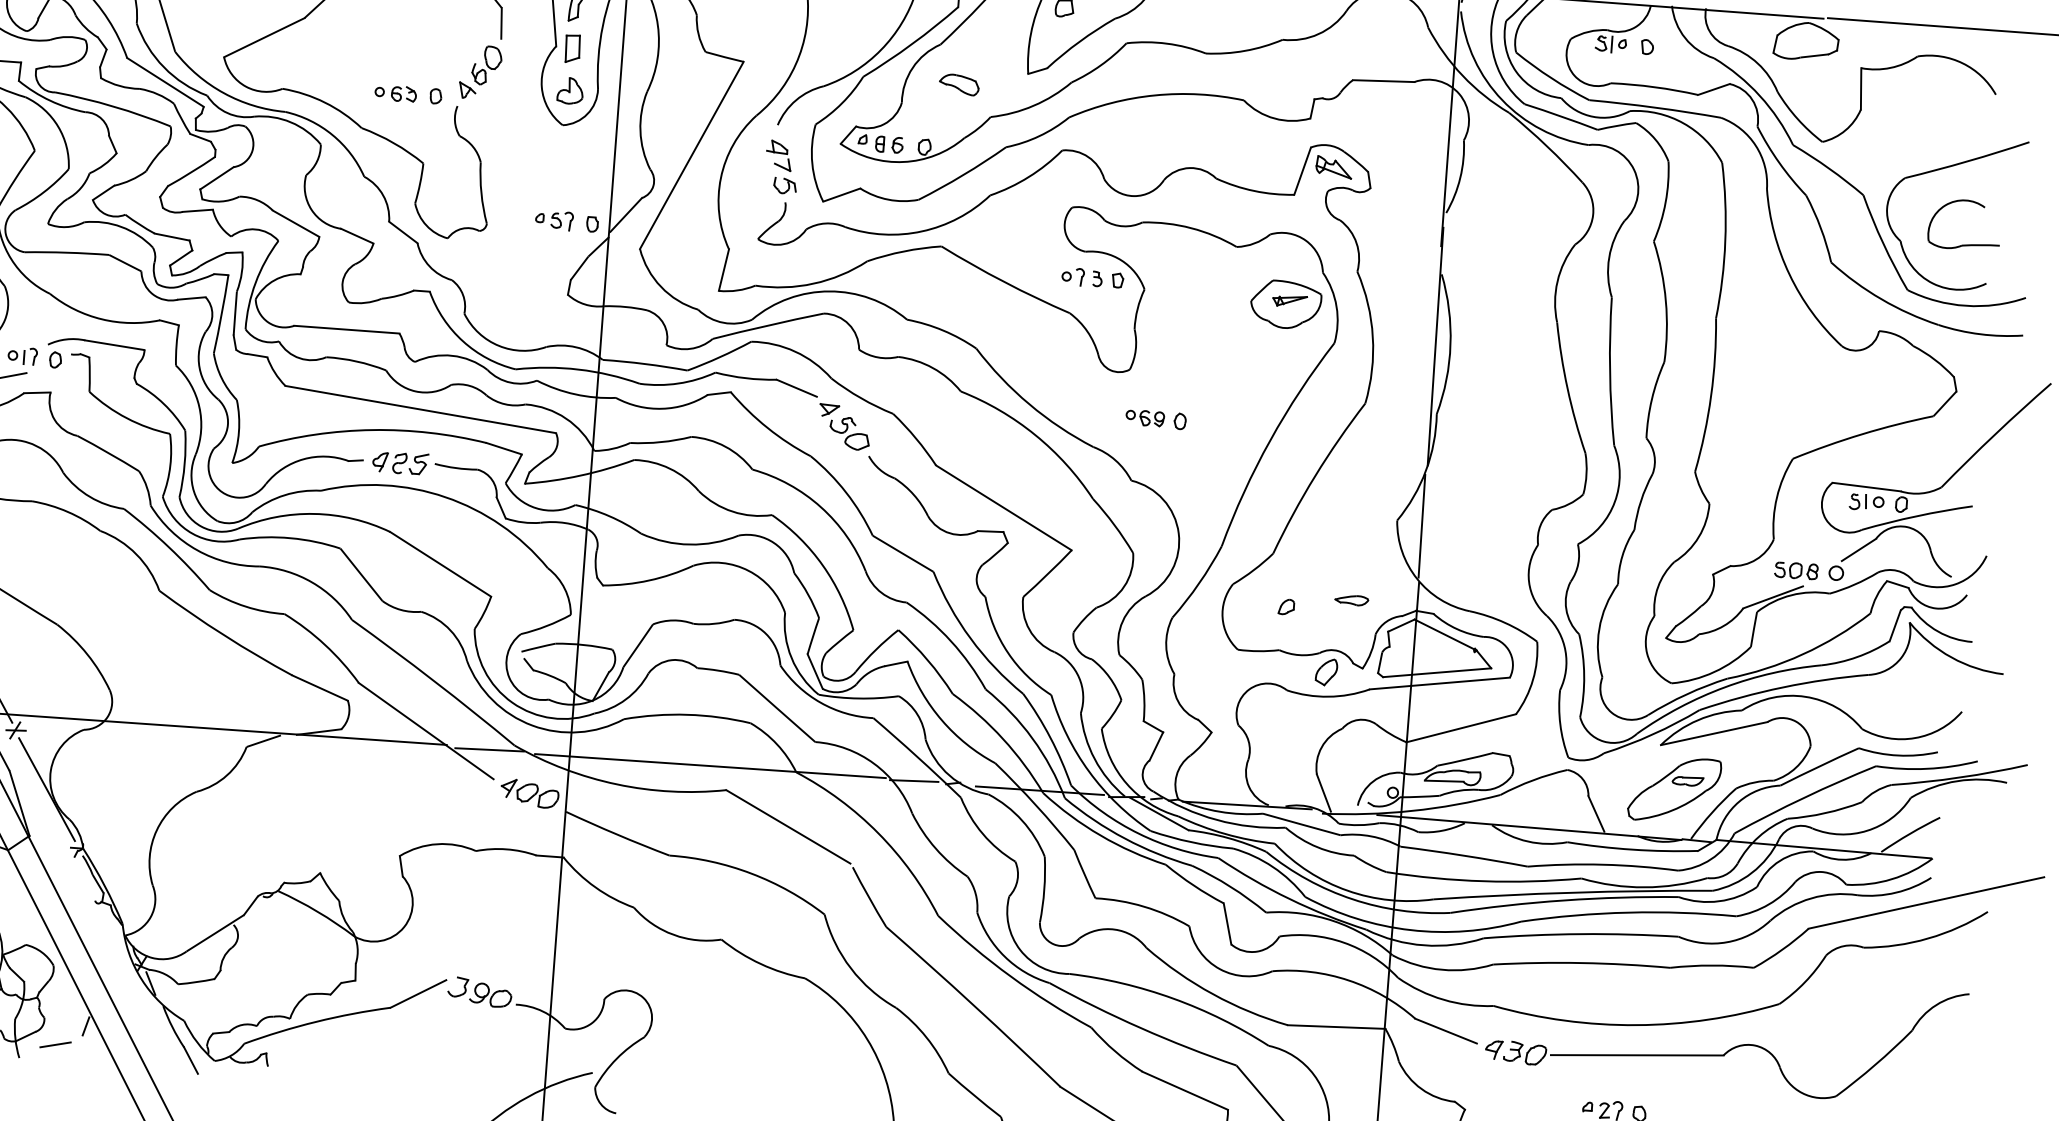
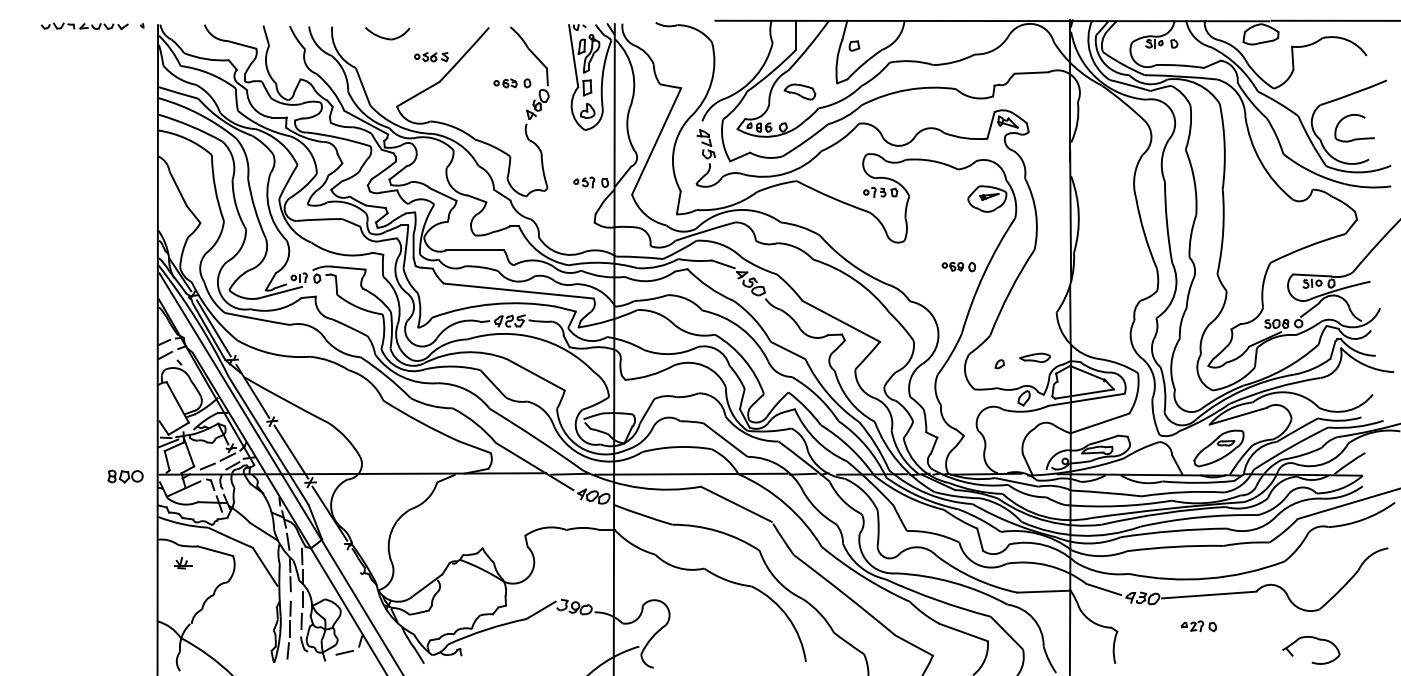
part: (958, 83) -> (799, 91), size x1.43
part: (408, 94) -> (512, 83), moved
part: (1155, 418) -> (958, 266), moved
part: (1350, 599) -> (1034, 357), size x1.67

